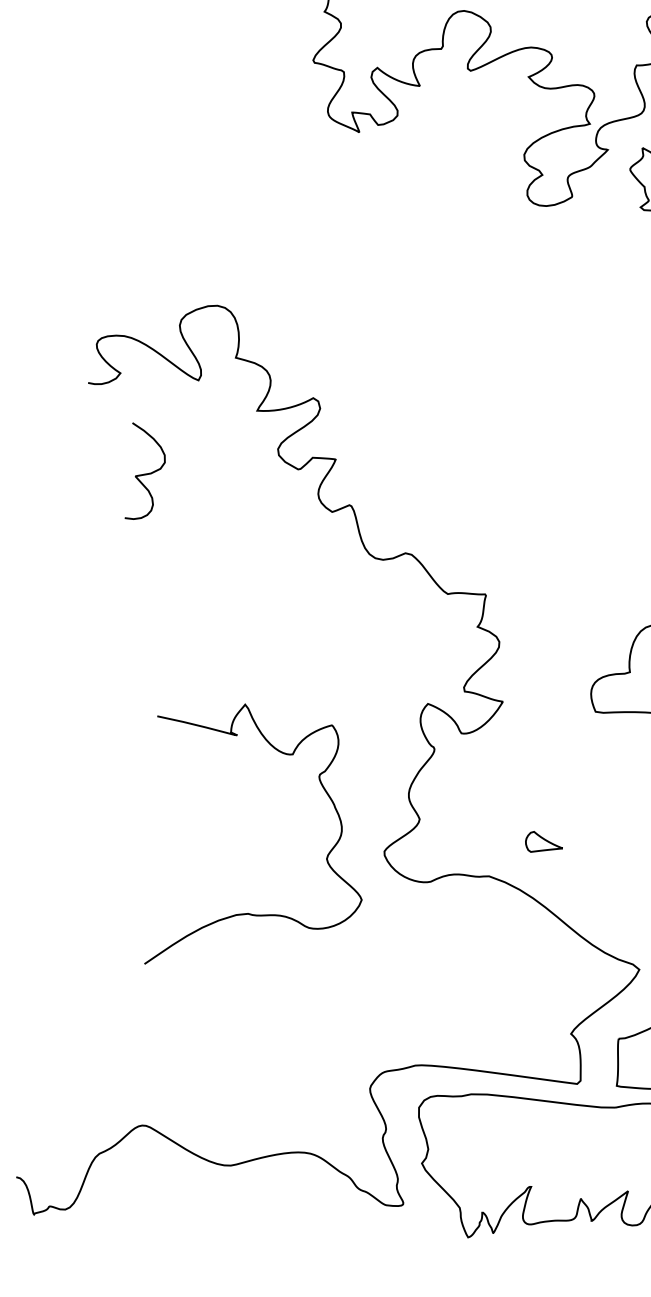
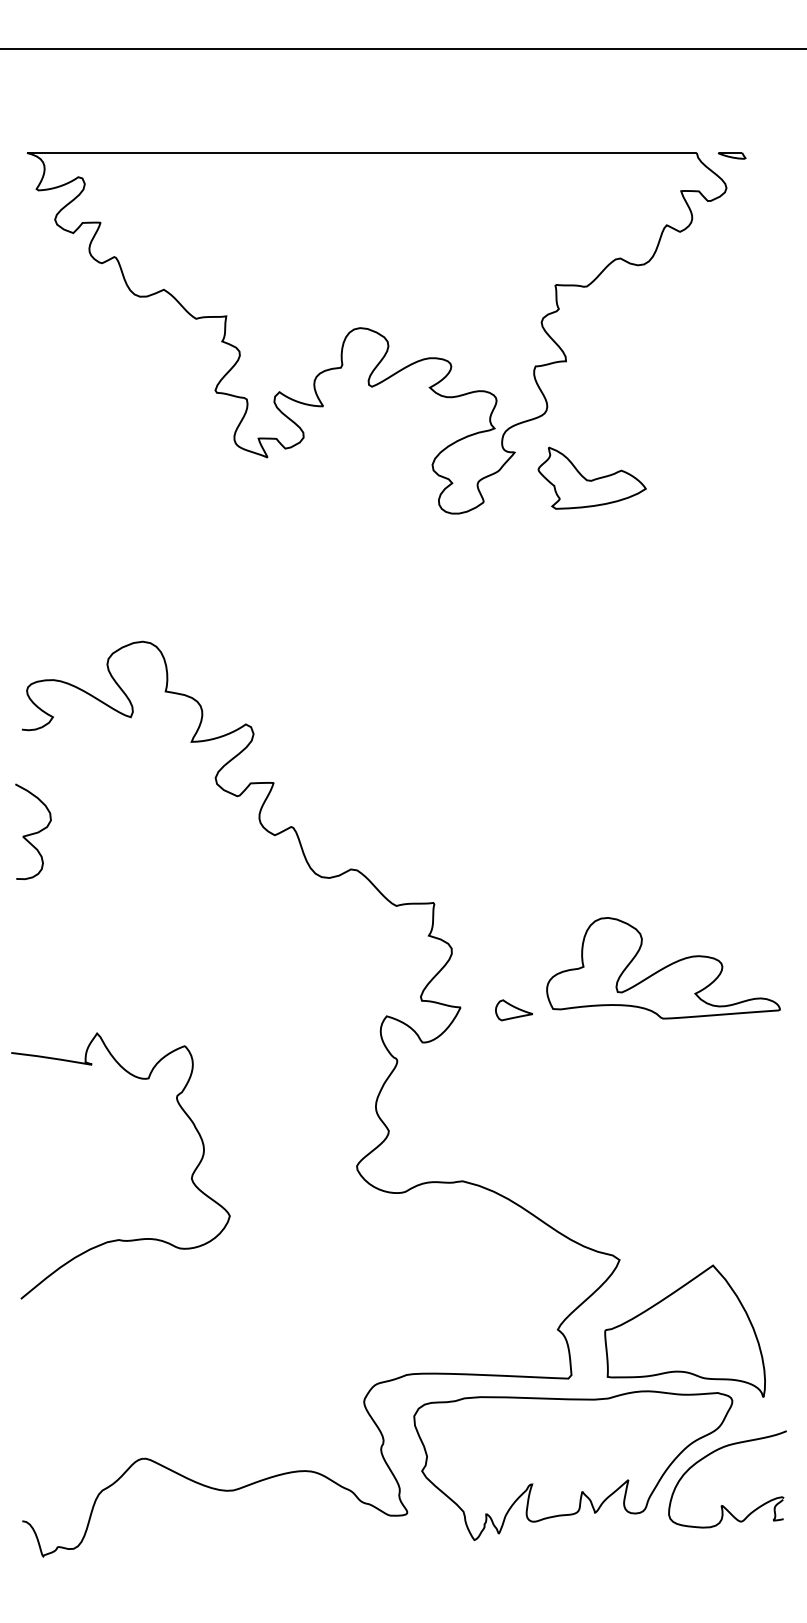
curve: (146, 473) -> (33, 832), moved
part: (544, 843) -> (514, 1010), moved
curve: (325, 858) -> (190, 1178), moved

